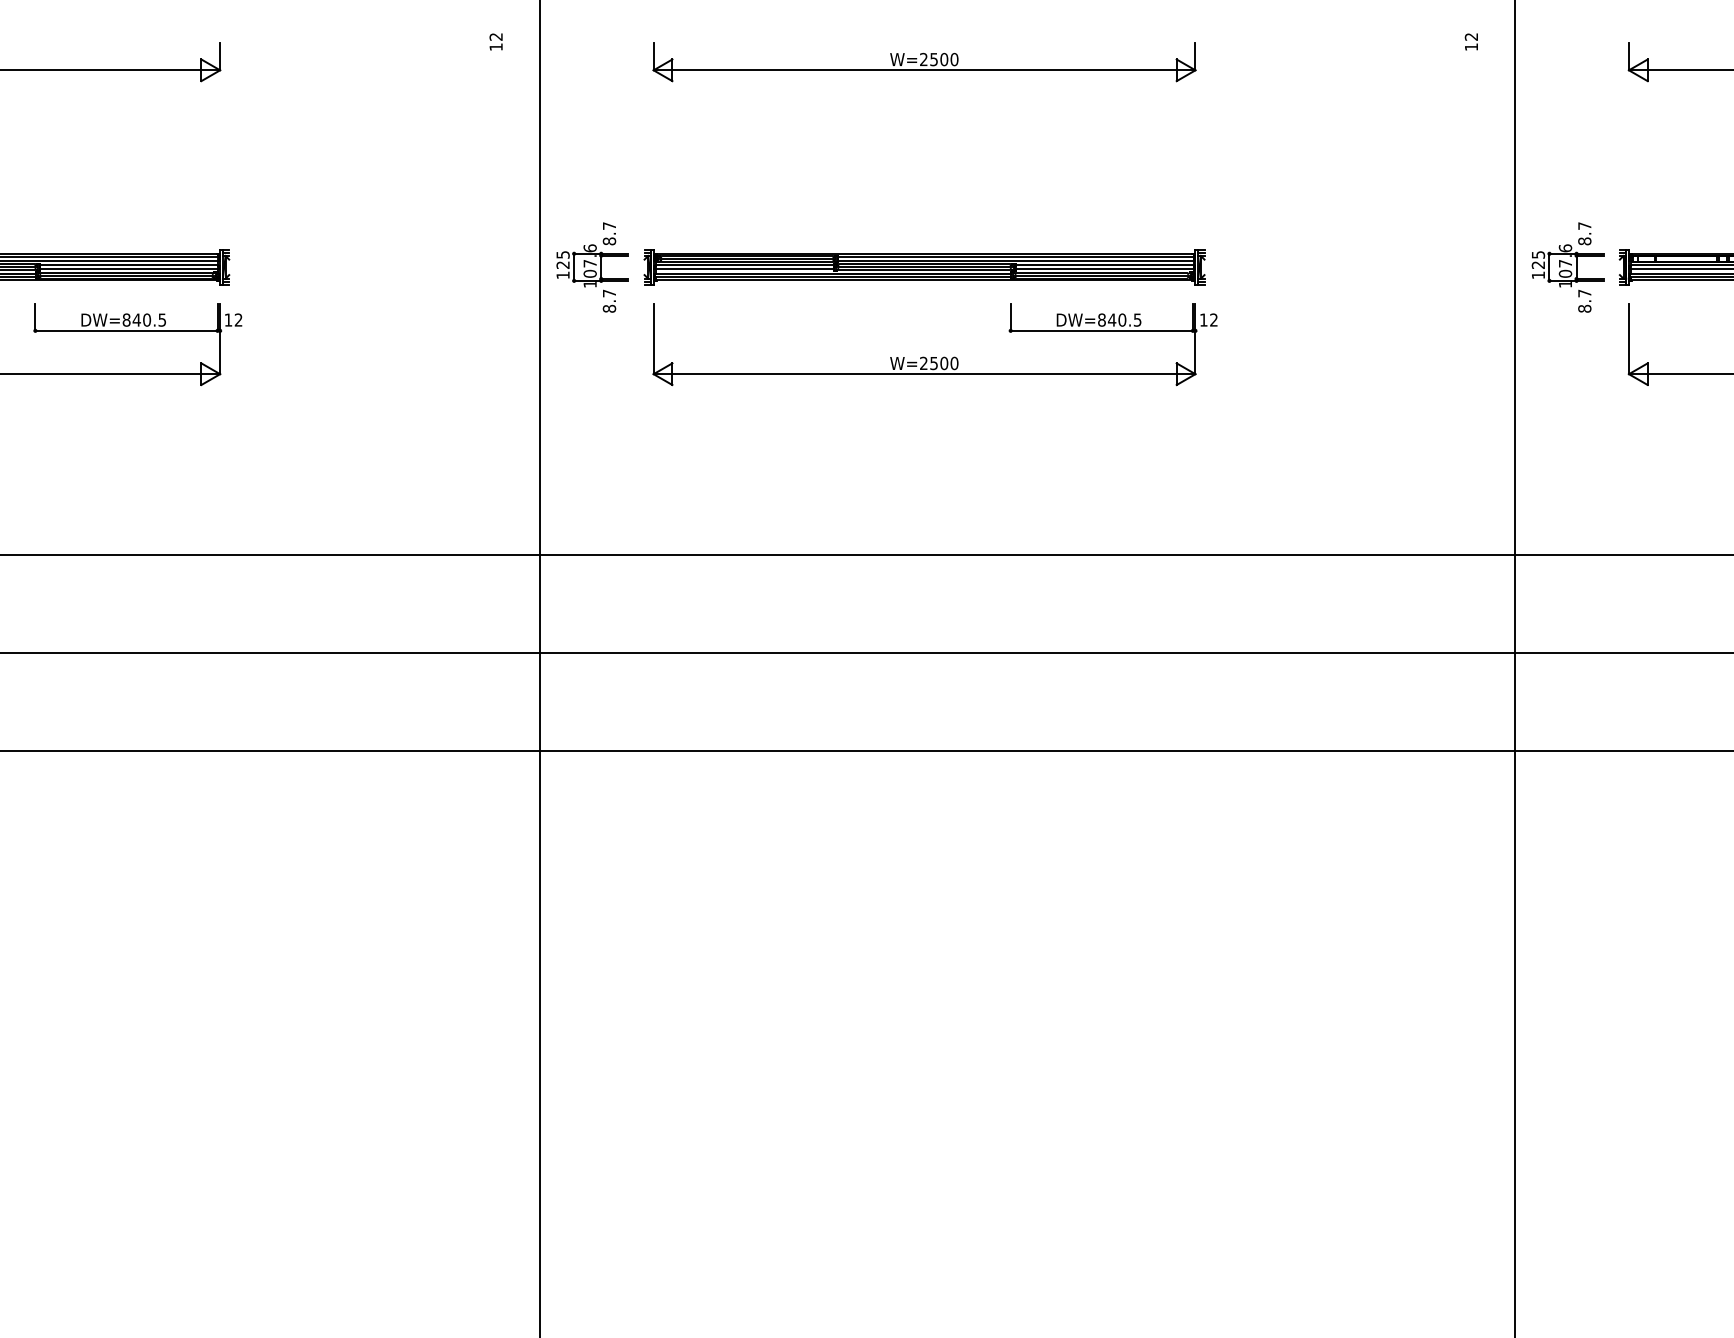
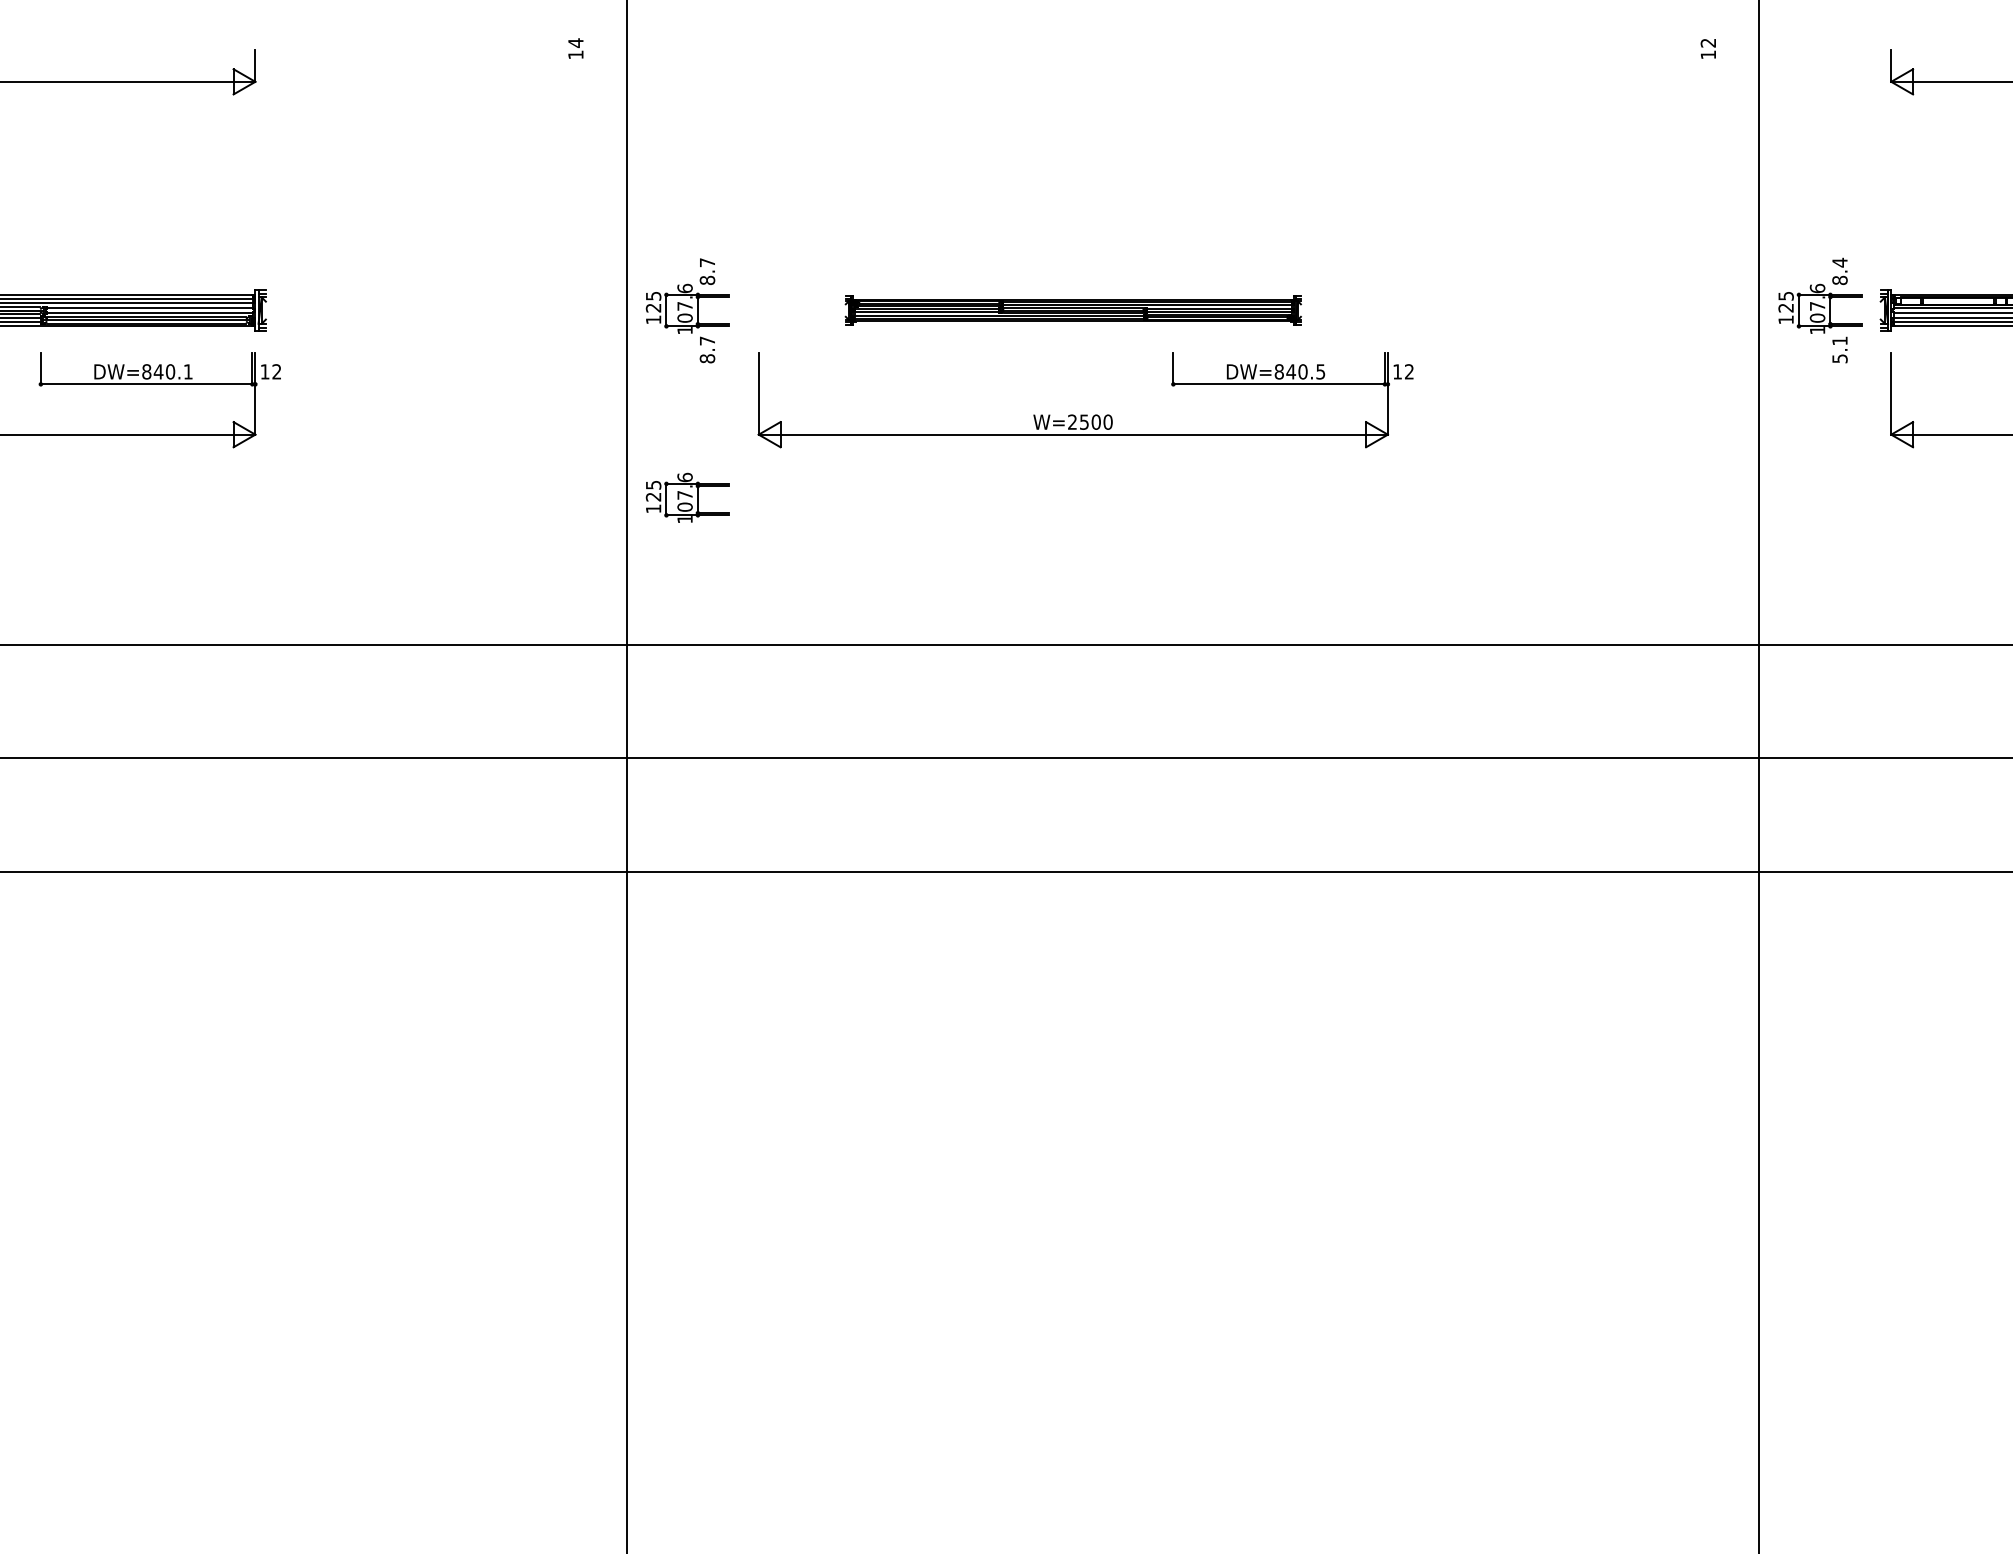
text: (495, 37) -> (575, 43), 12 -> 14
part: (923, 62) -> (1072, 72), removed
text: (1584, 225) -> (1839, 262), 8.7 -> 8.4
part: (924, 267) -> (1073, 310), size x0.7
text: (1584, 300) -> (1839, 349), 8.7 -> 5.1
text: (161, 319) -> (187, 371), DW=840.5 -> DW=840.1
part: (592, 428) -> (687, 497), added

